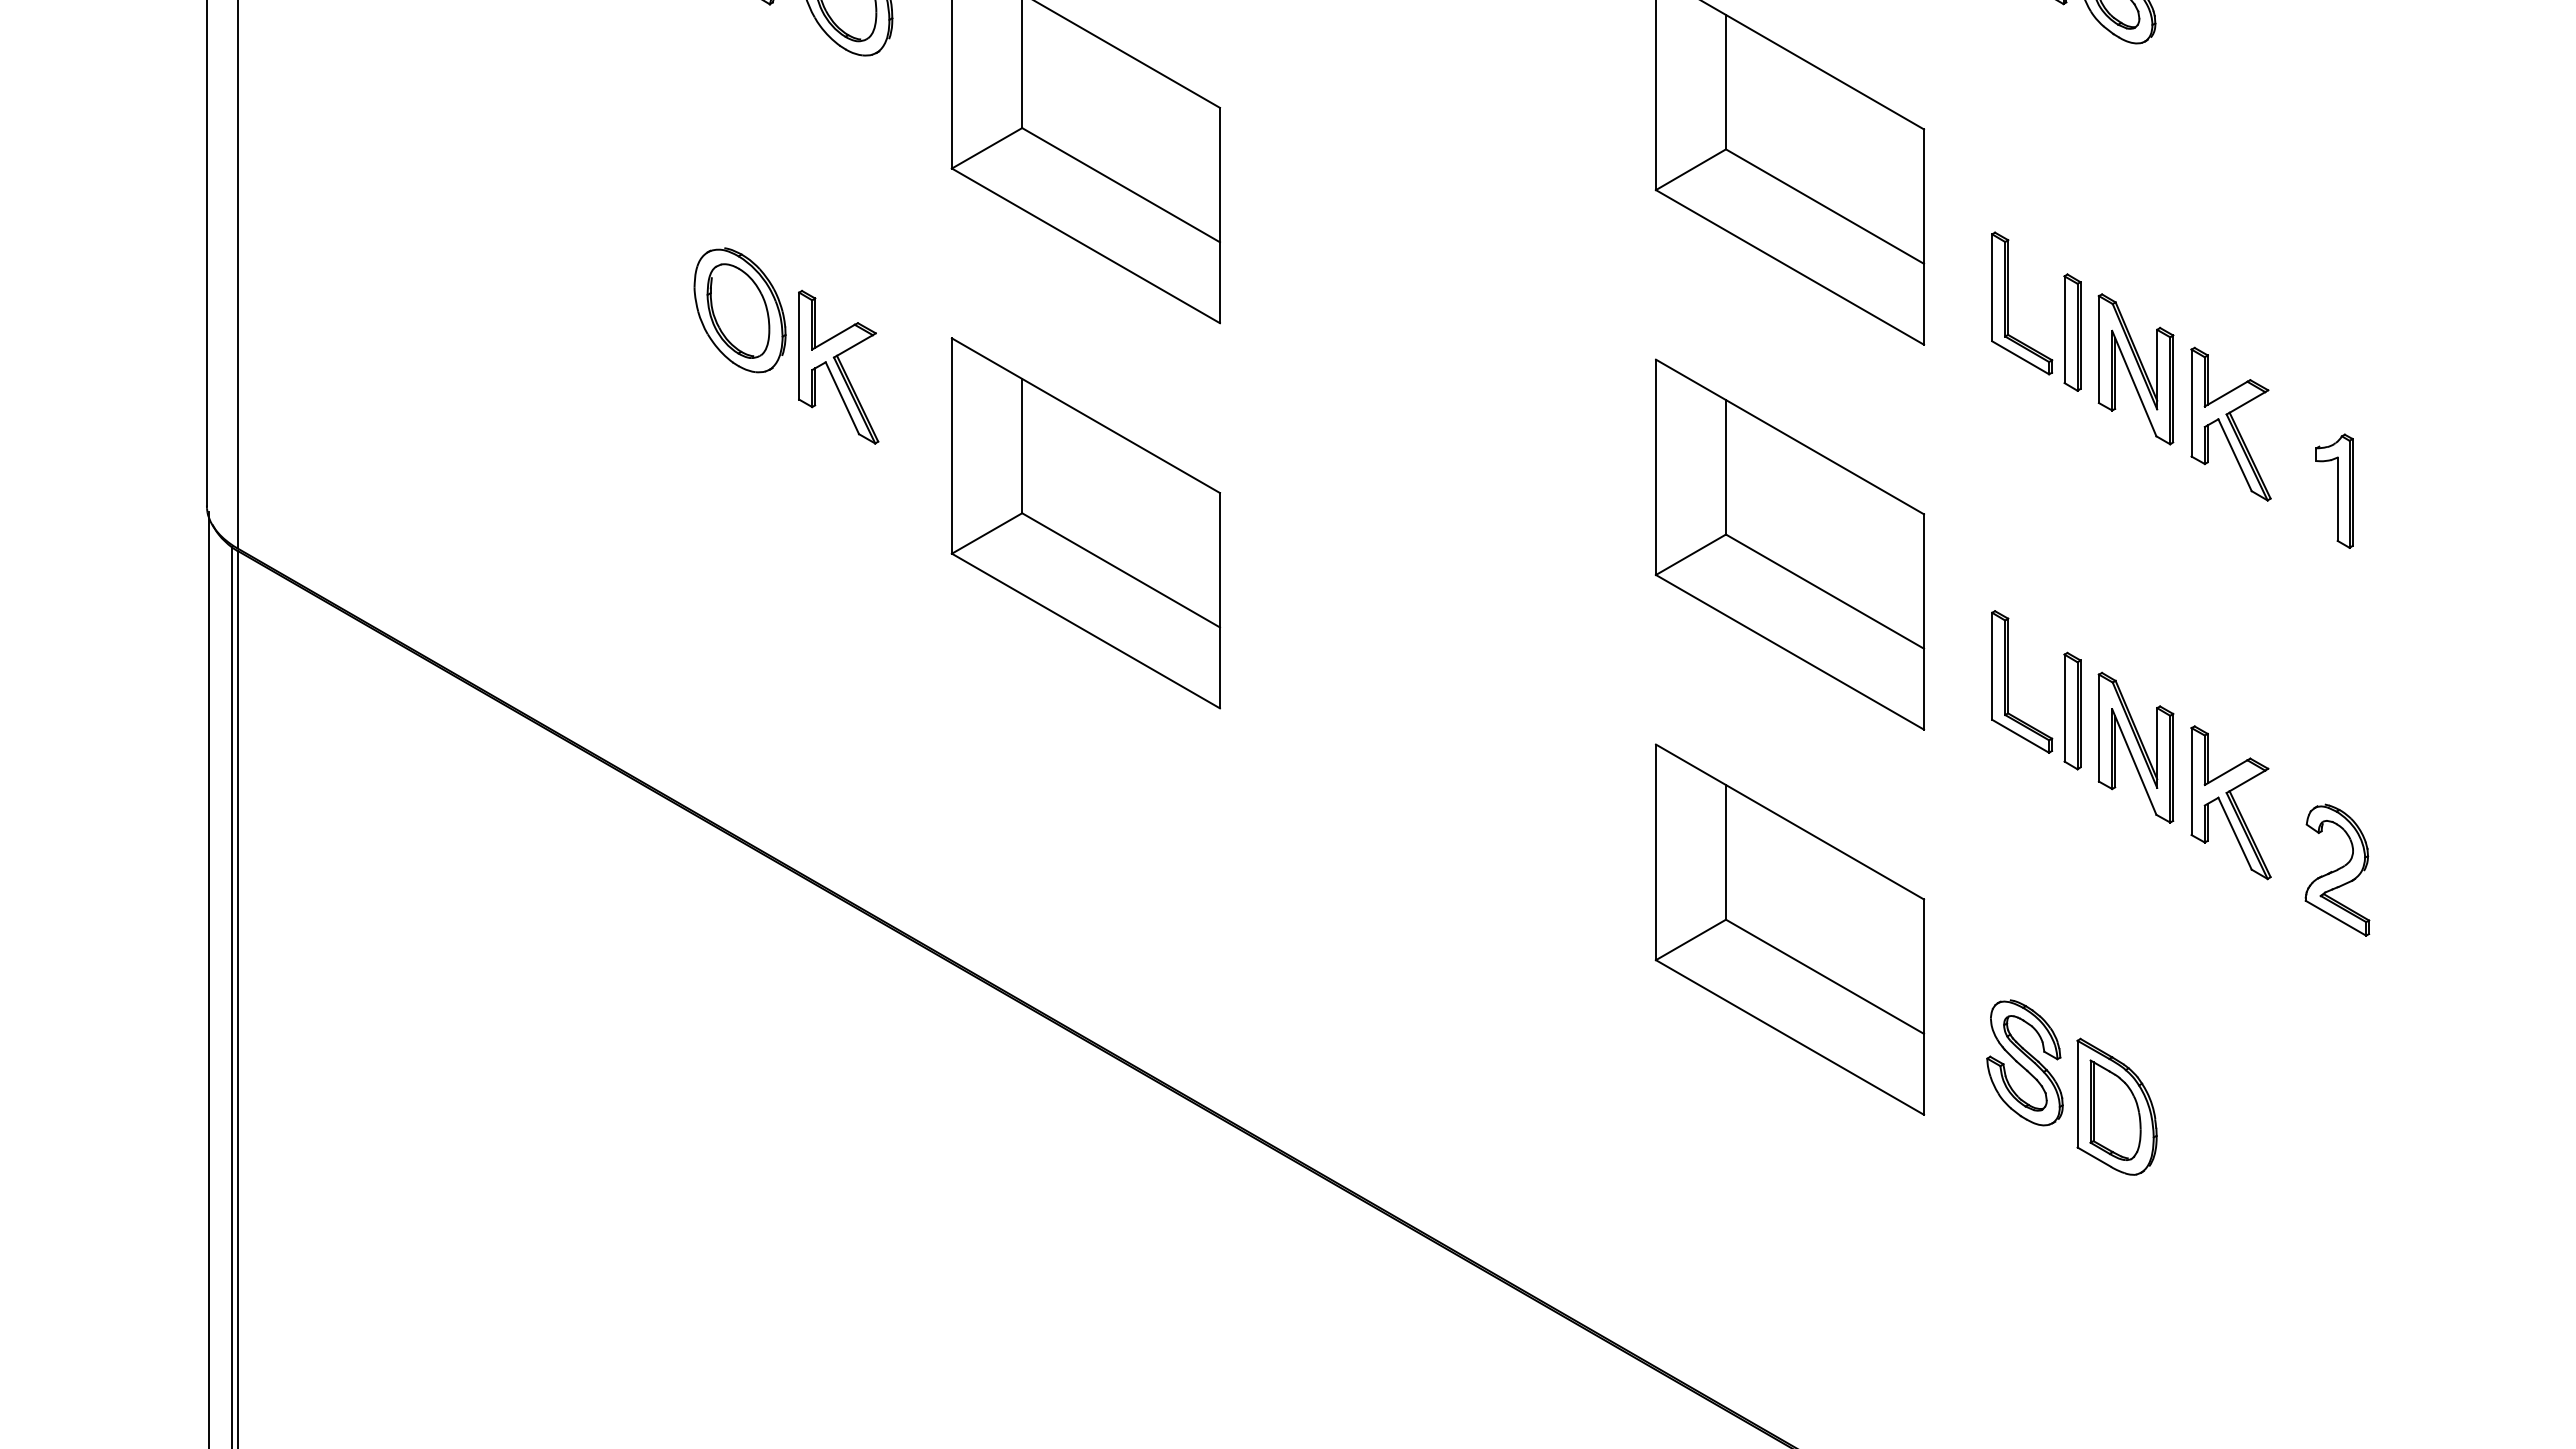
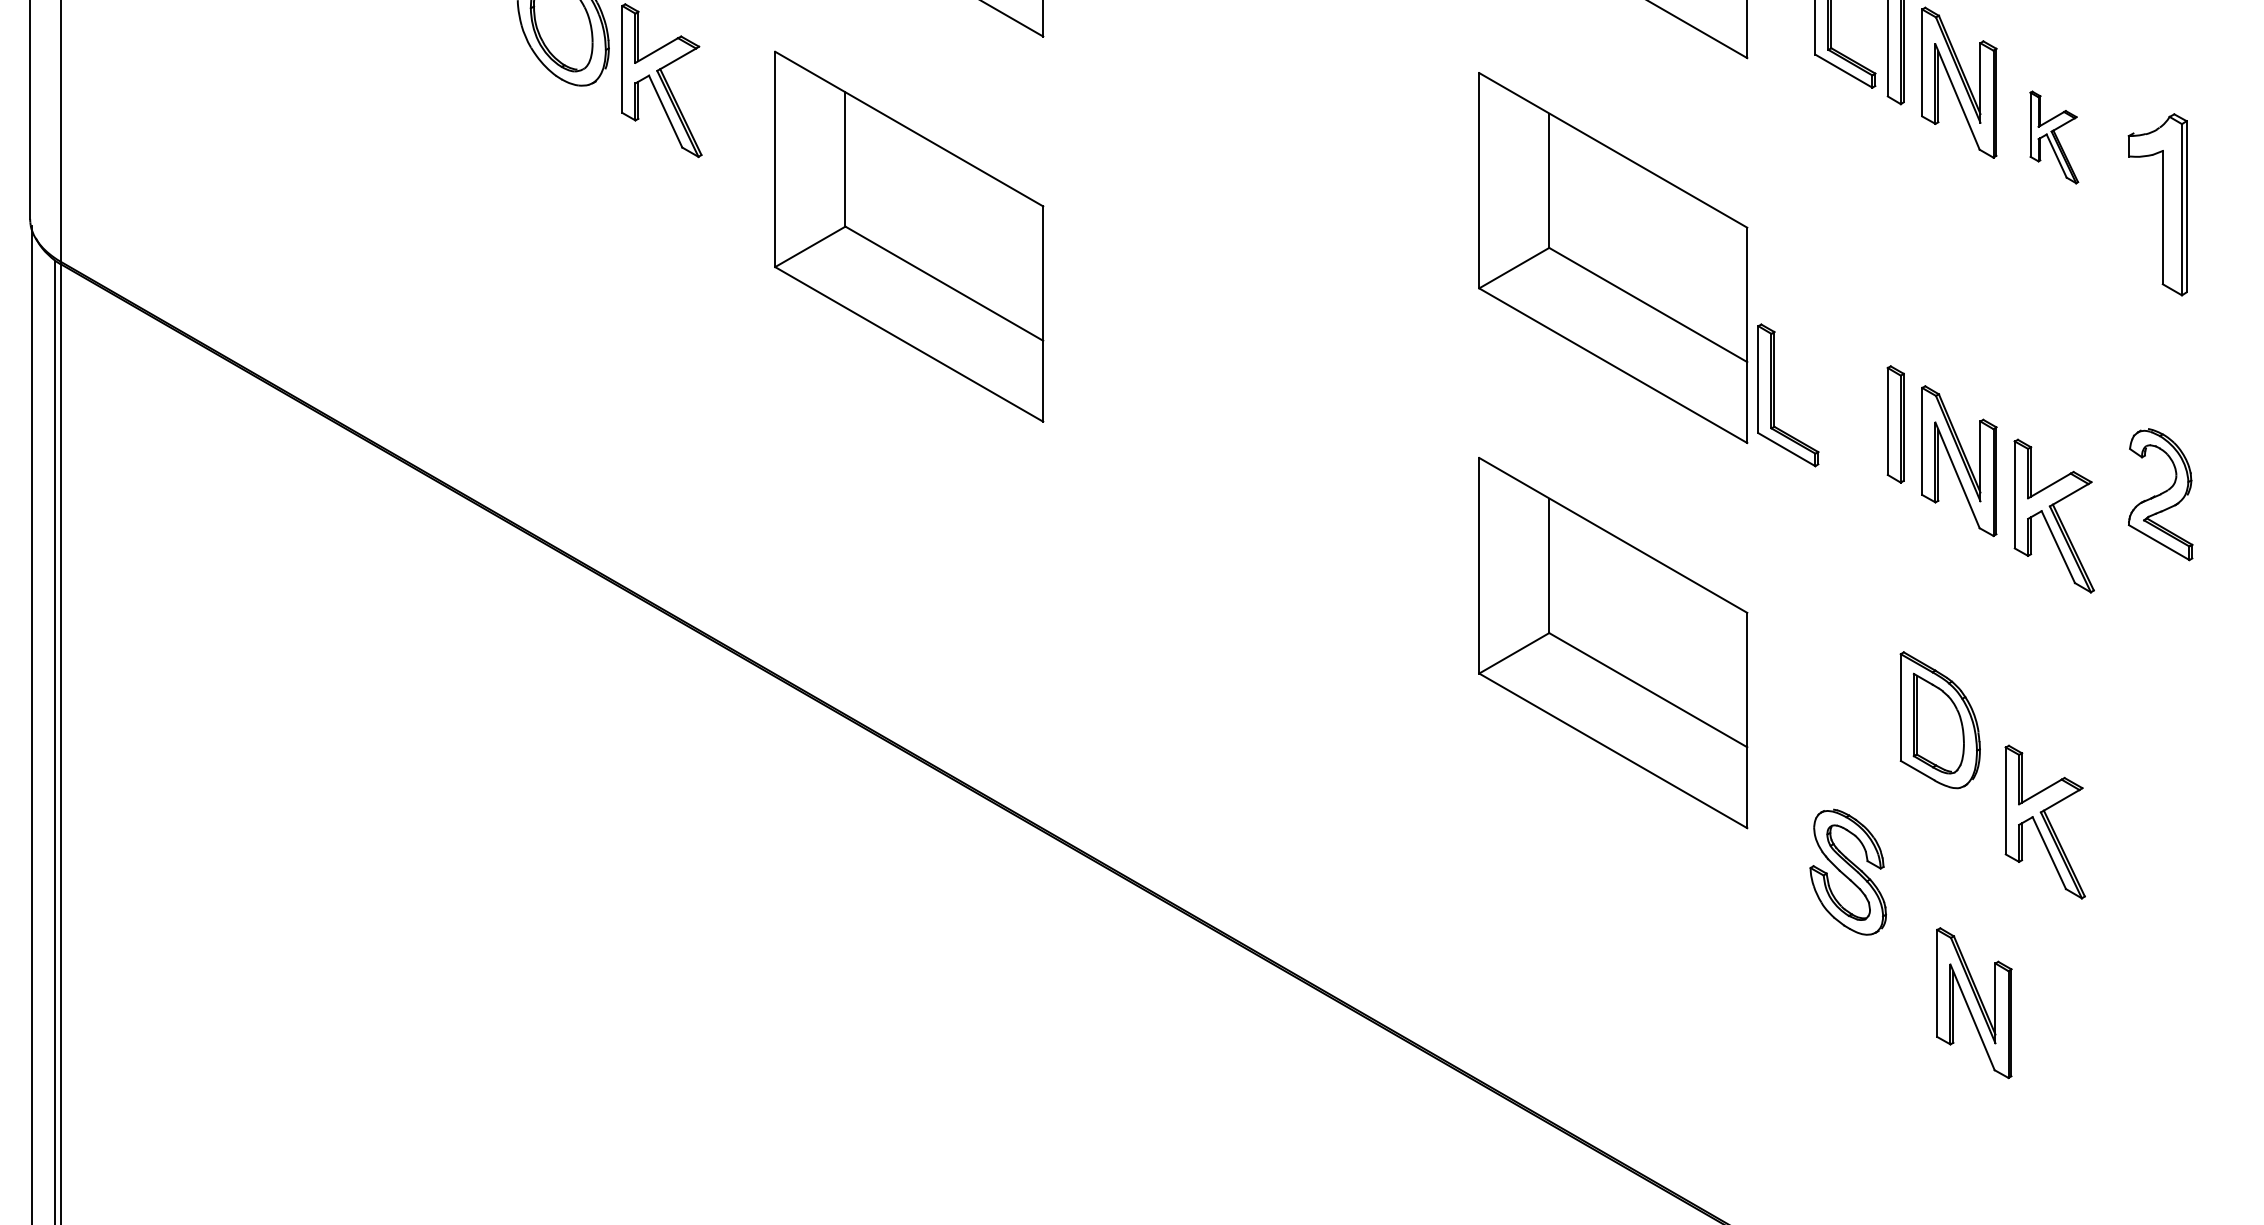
part: (2230, 423) -> (2053, 136), size x0.6
part: (2334, 490) -> (2157, 203), size x1.6
part: (2008, 681) -> (1774, 394), moved
part: (2337, 869) -> (2160, 493), moved
part: (2024, 1062) -> (1847, 871), moved
part: (2116, 1106) -> (1939, 719), moved
part: (2221, 1108) -> (2044, 821), added
part: (2150, 1289) -> (1973, 1002), added

